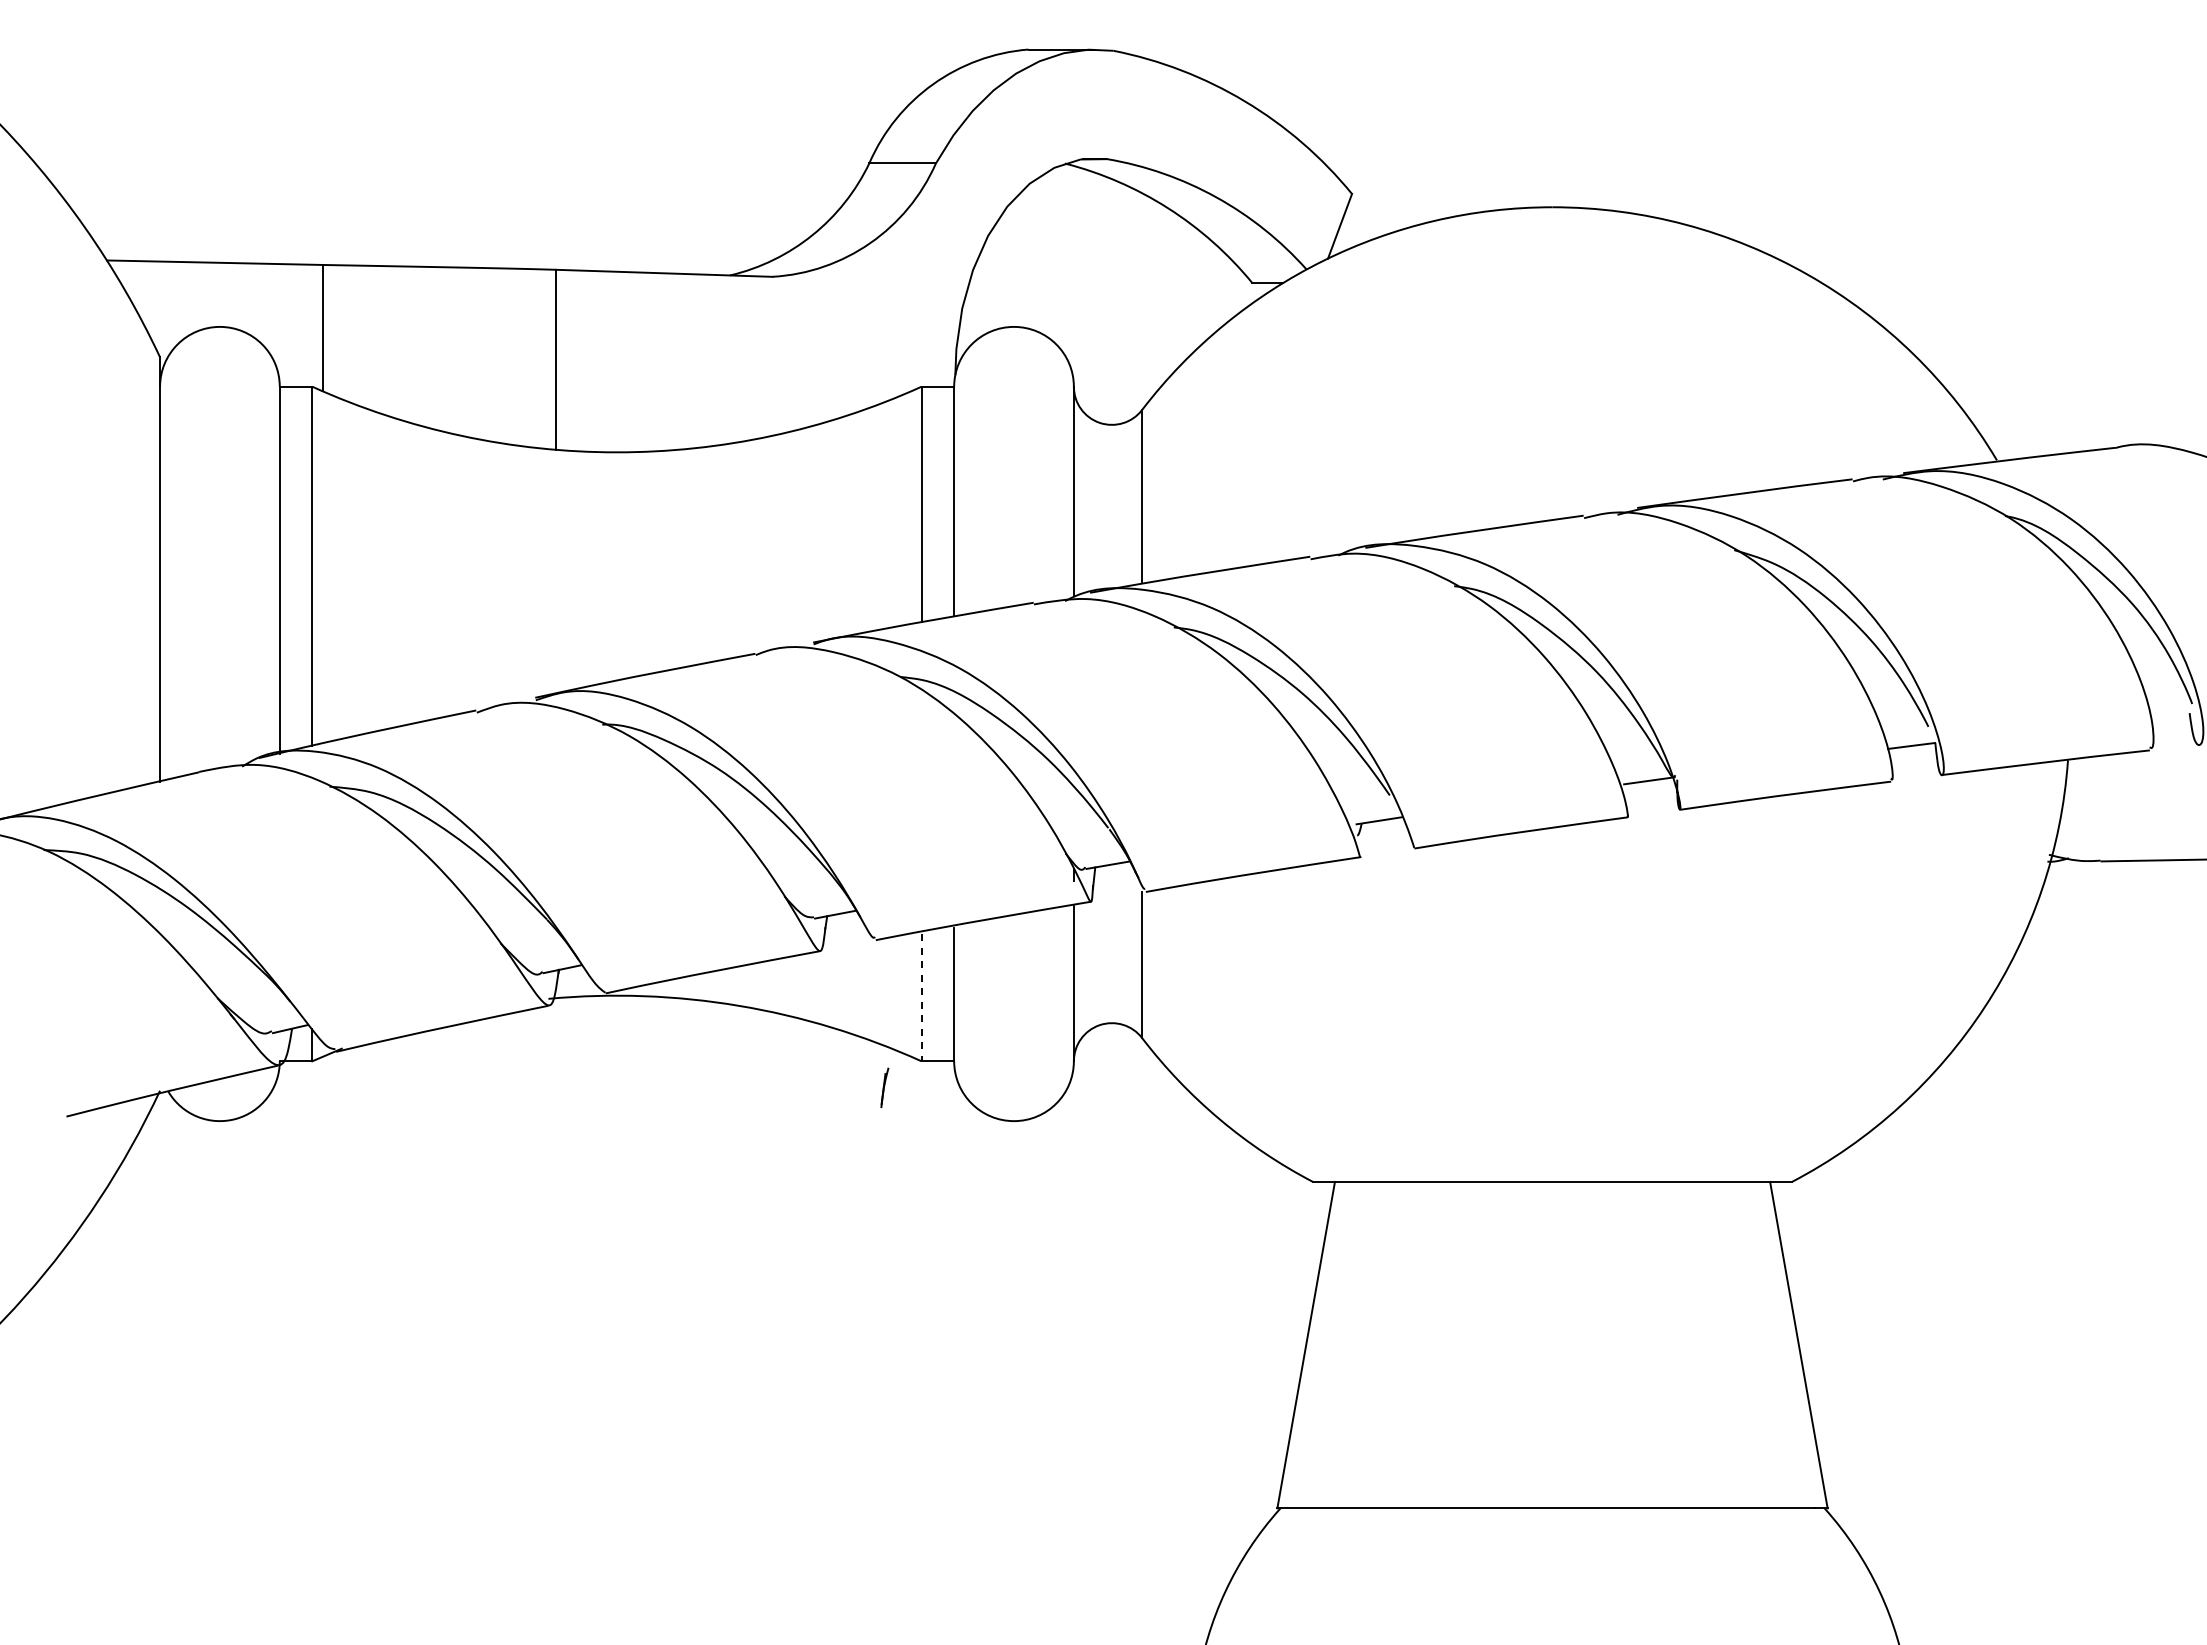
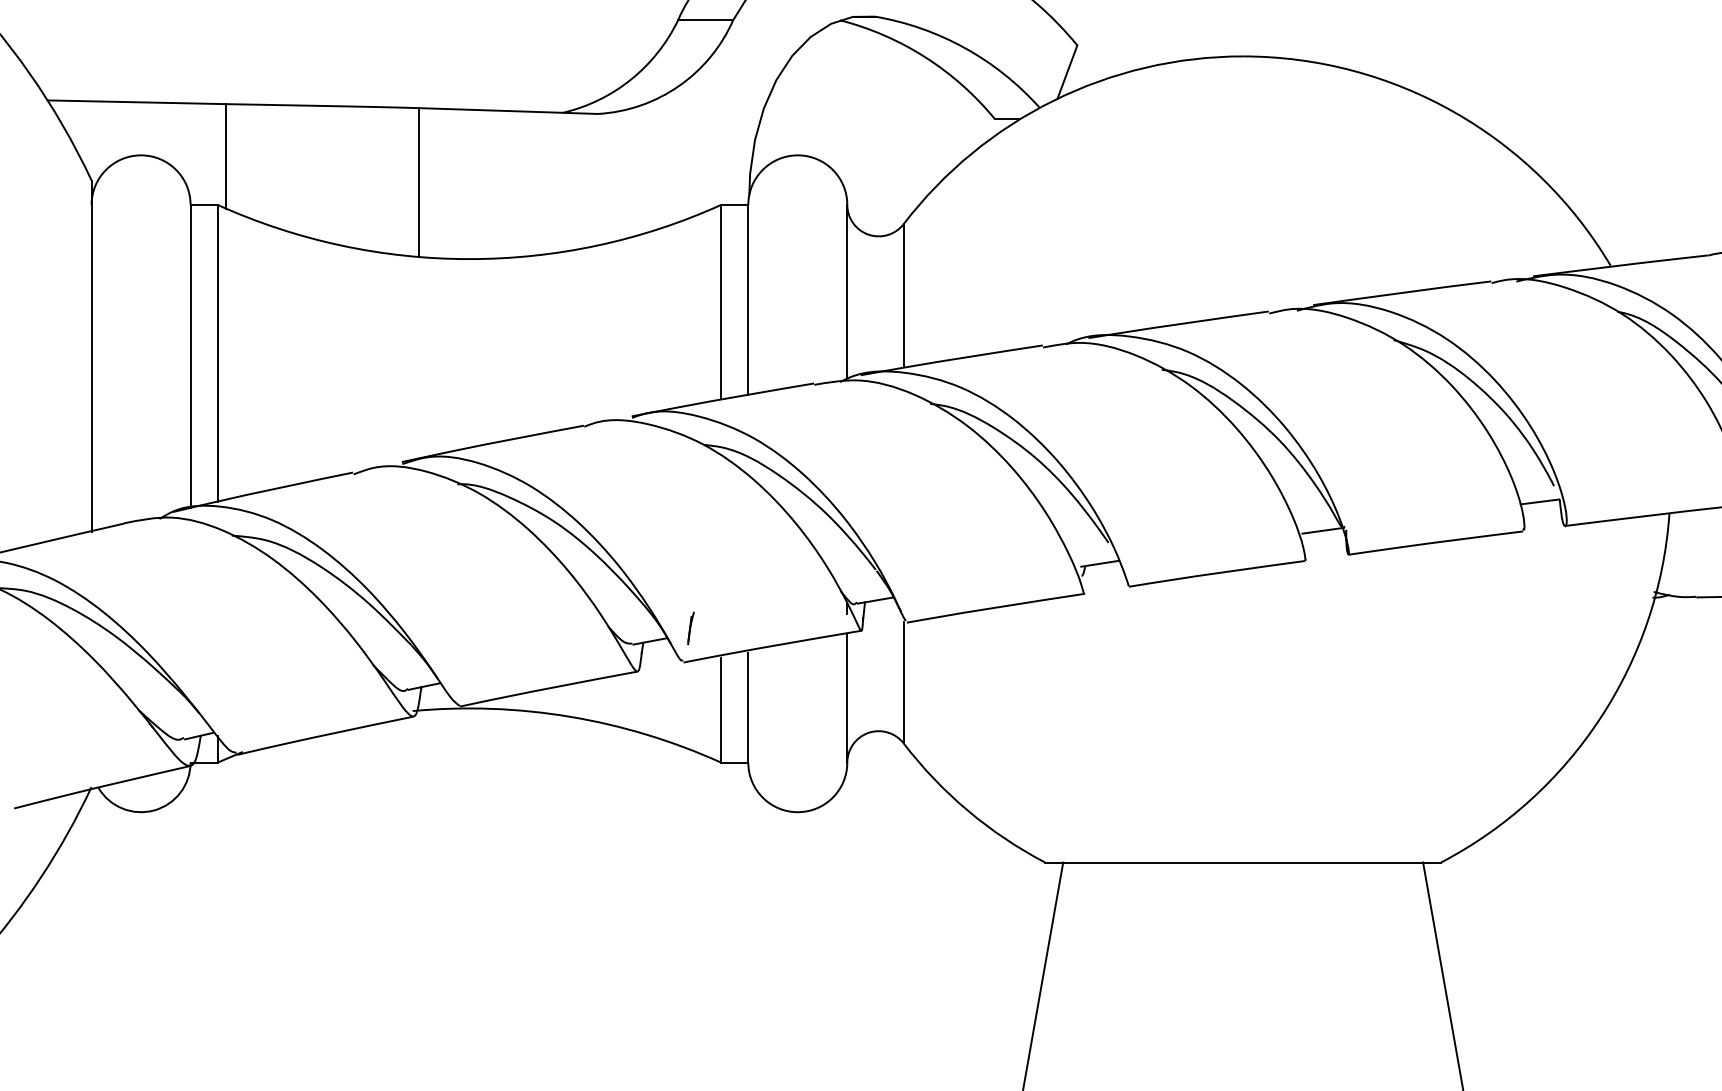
line: (921, 997) -> (721, 709), dashed -> solid
part: (884, 1087) -> (690, 628), moved

